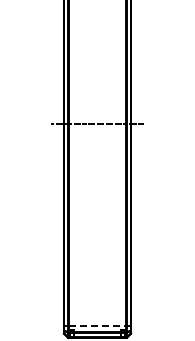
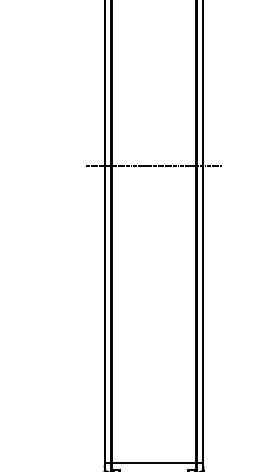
line: (97, 325) -> (154, 463), dashed -> solid

